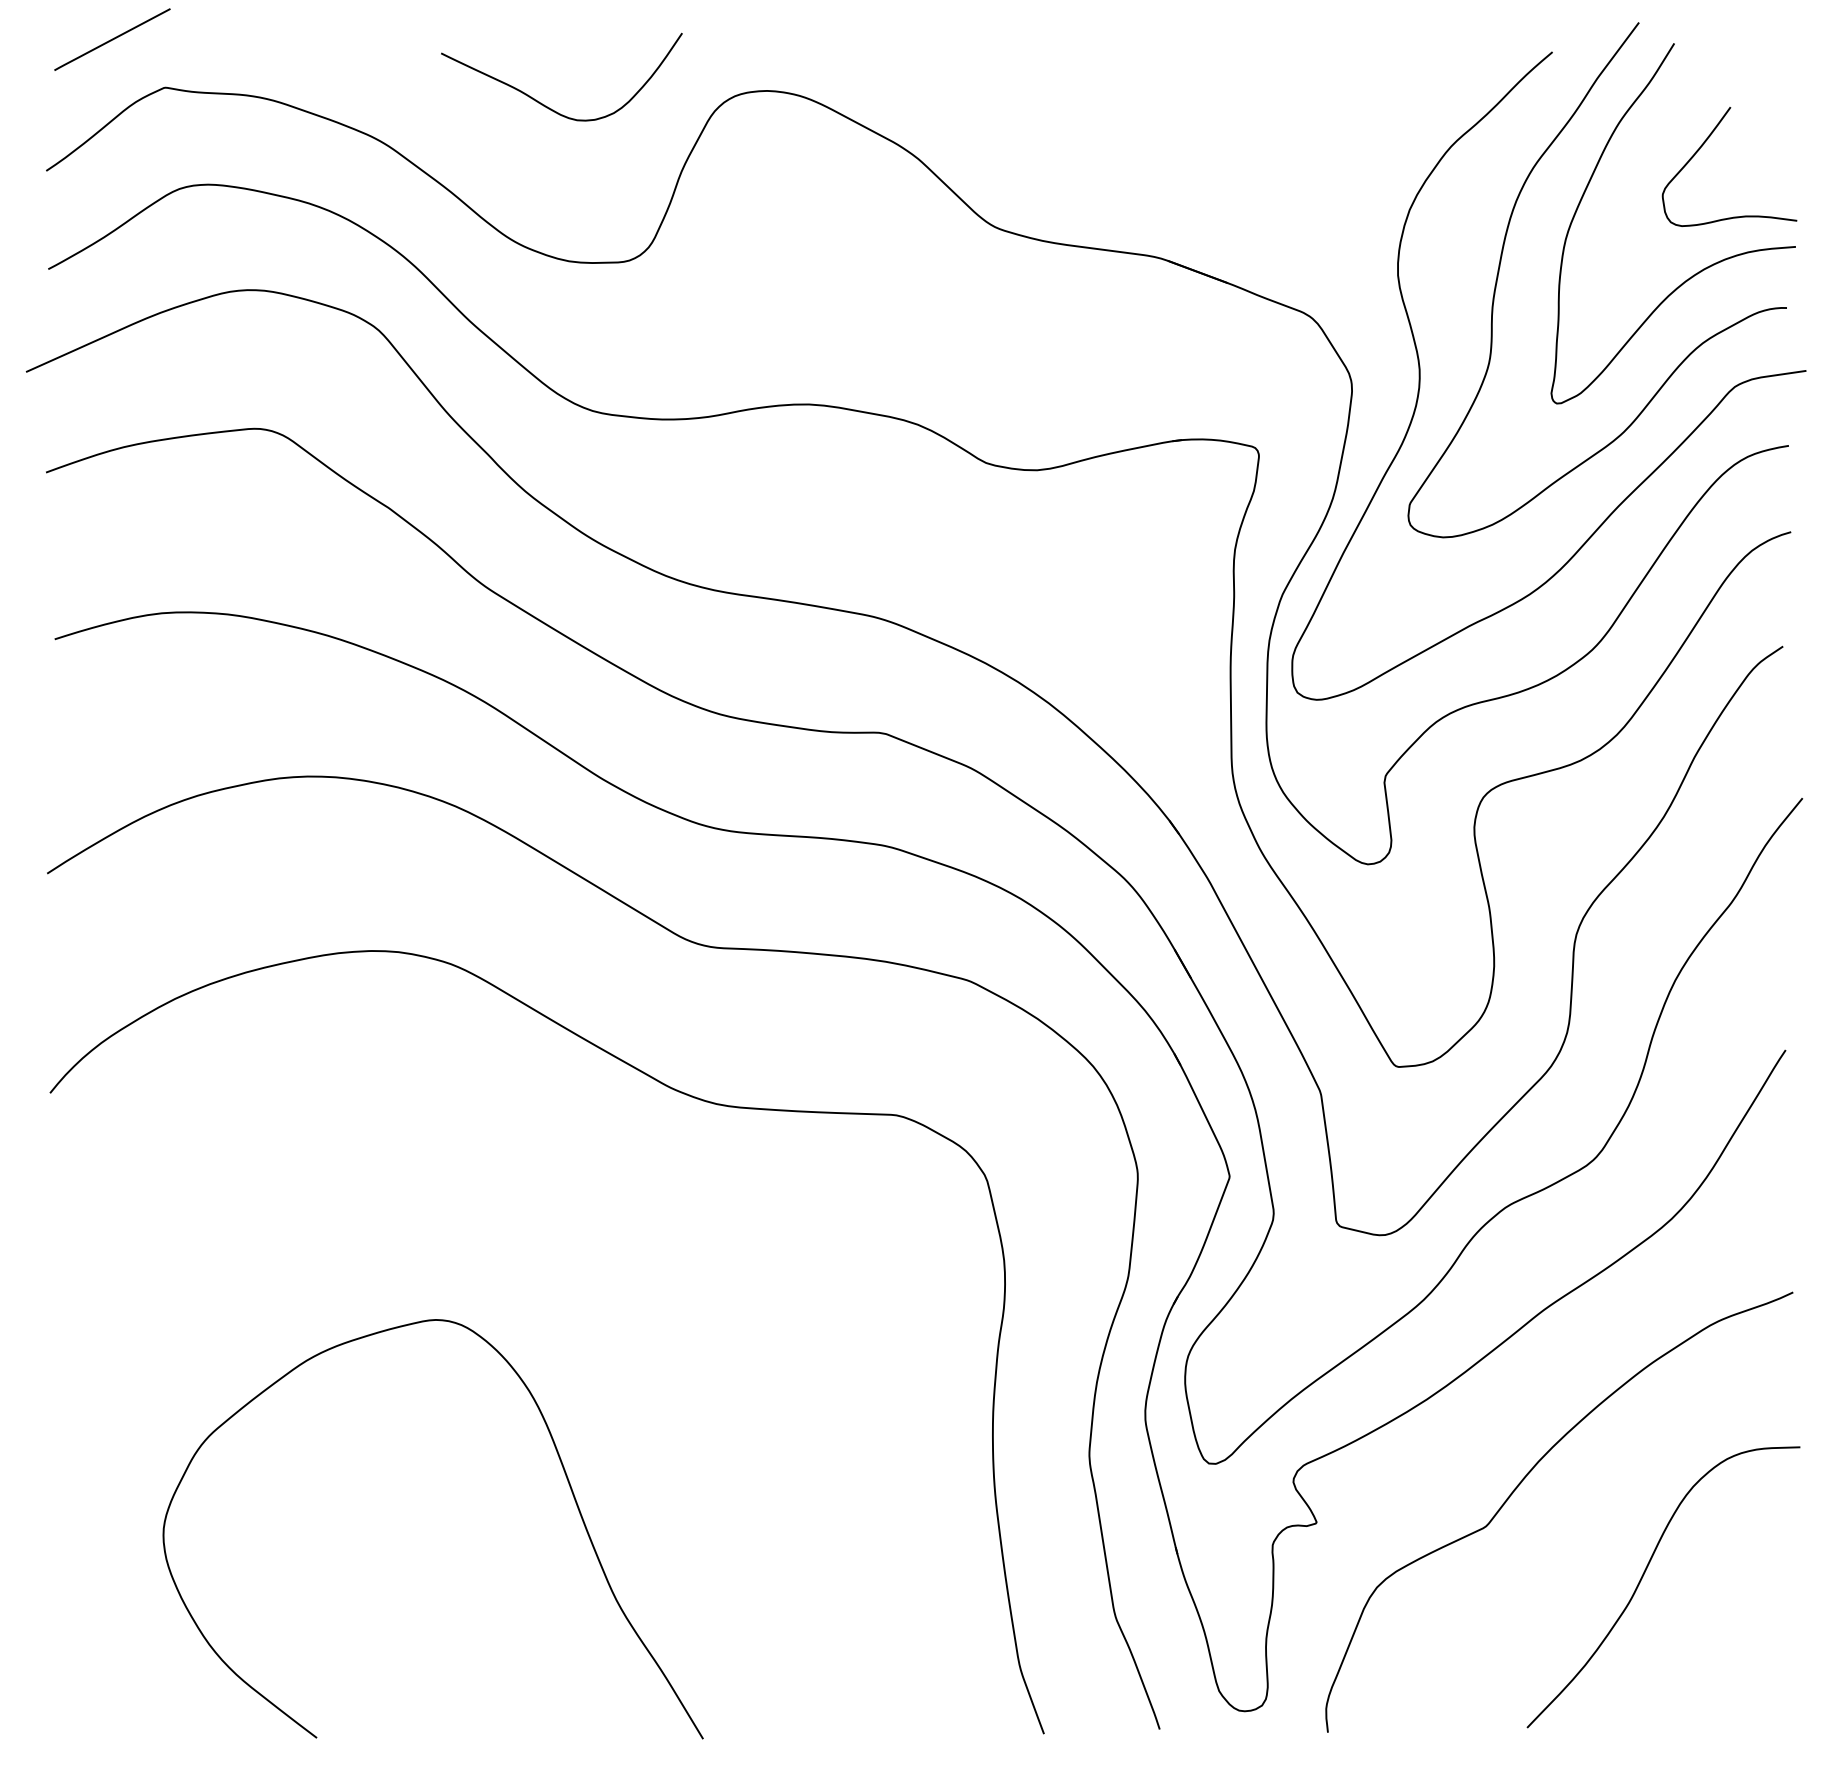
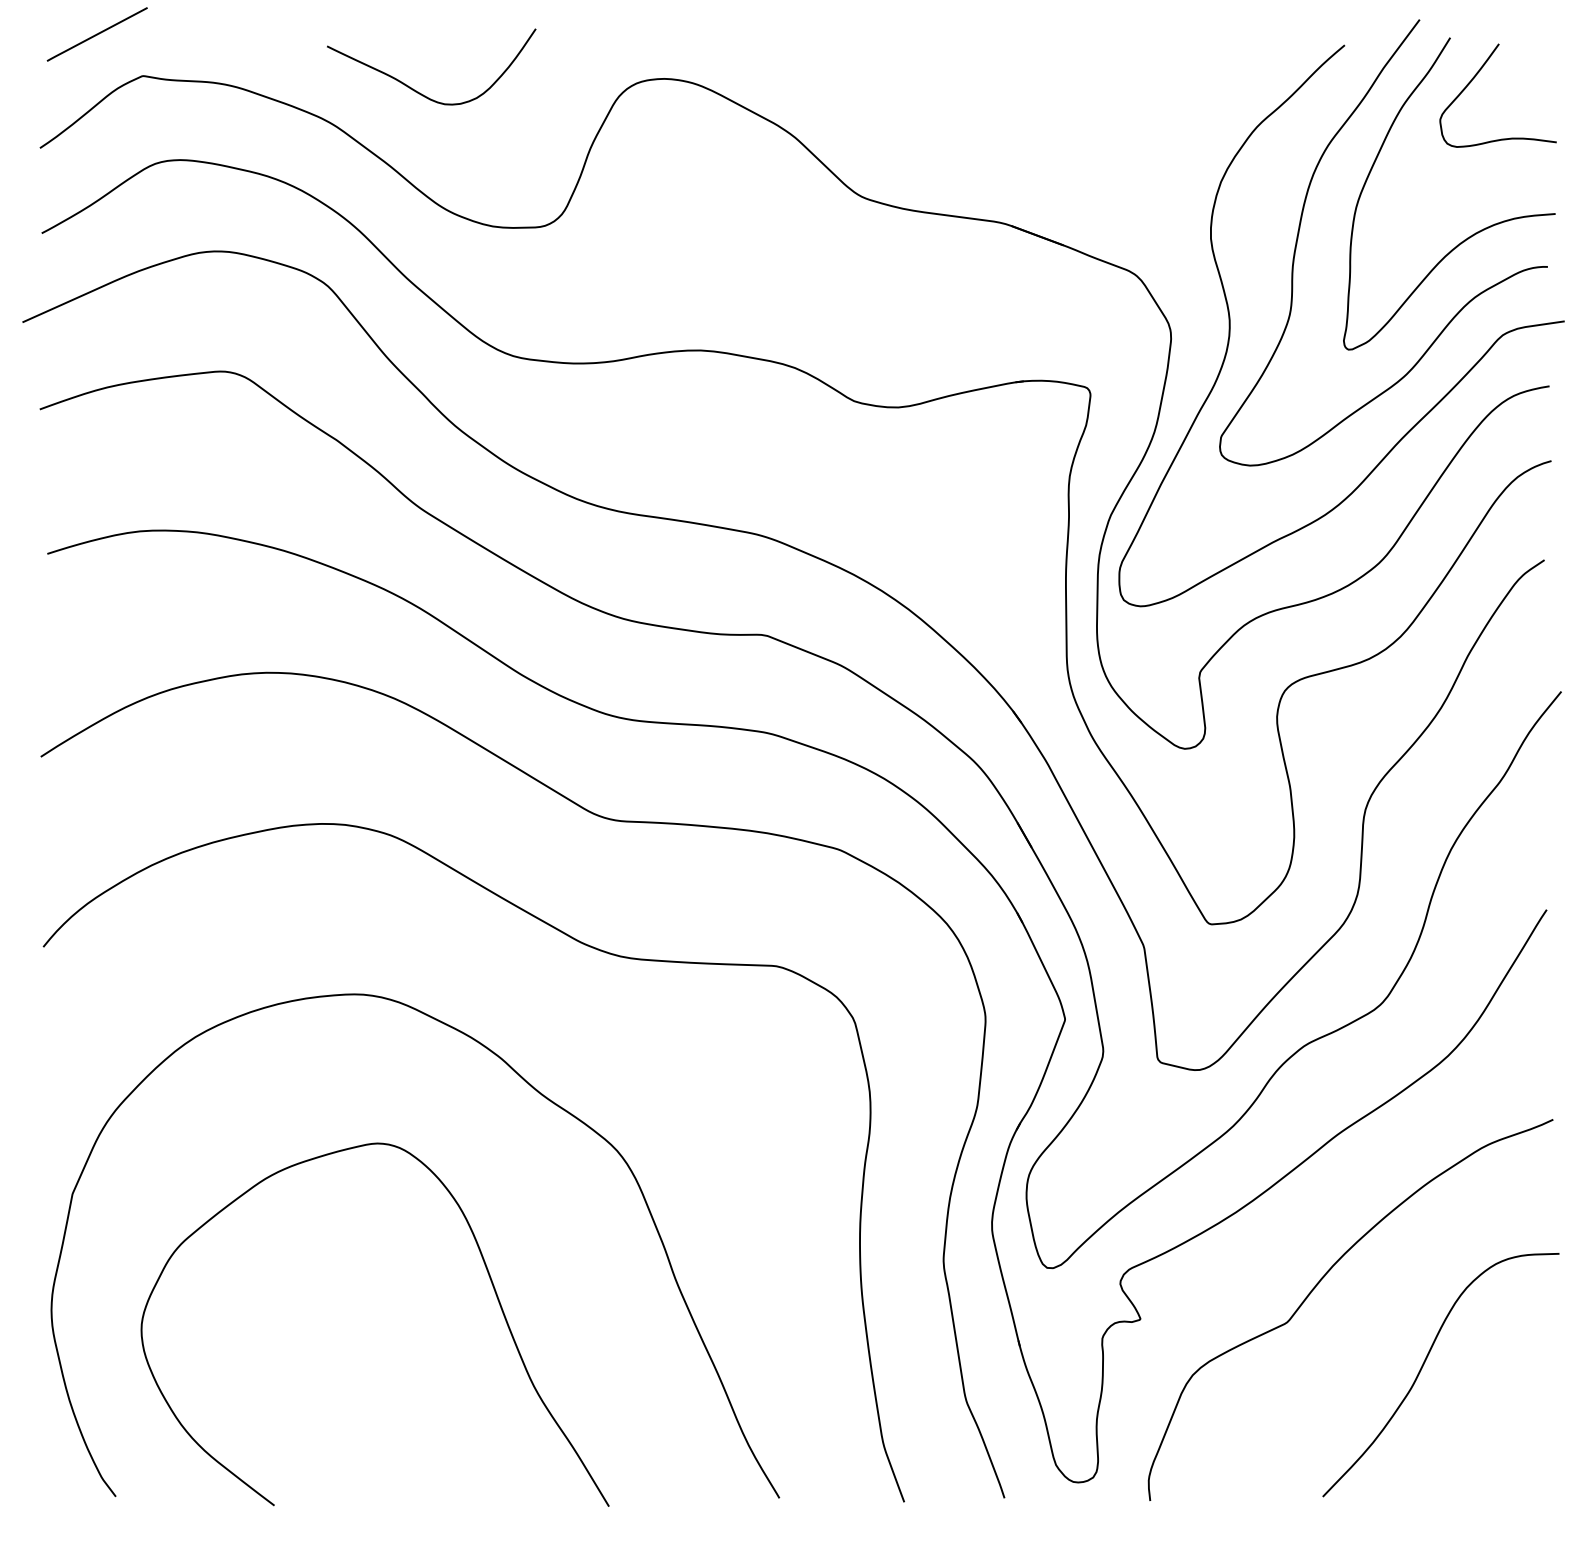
curve: (546, 105) -> (418, 91), moved
curve: (1704, 144) -> (1476, 76), moved
curve: (621, 1262) -> (538, 1093), added

